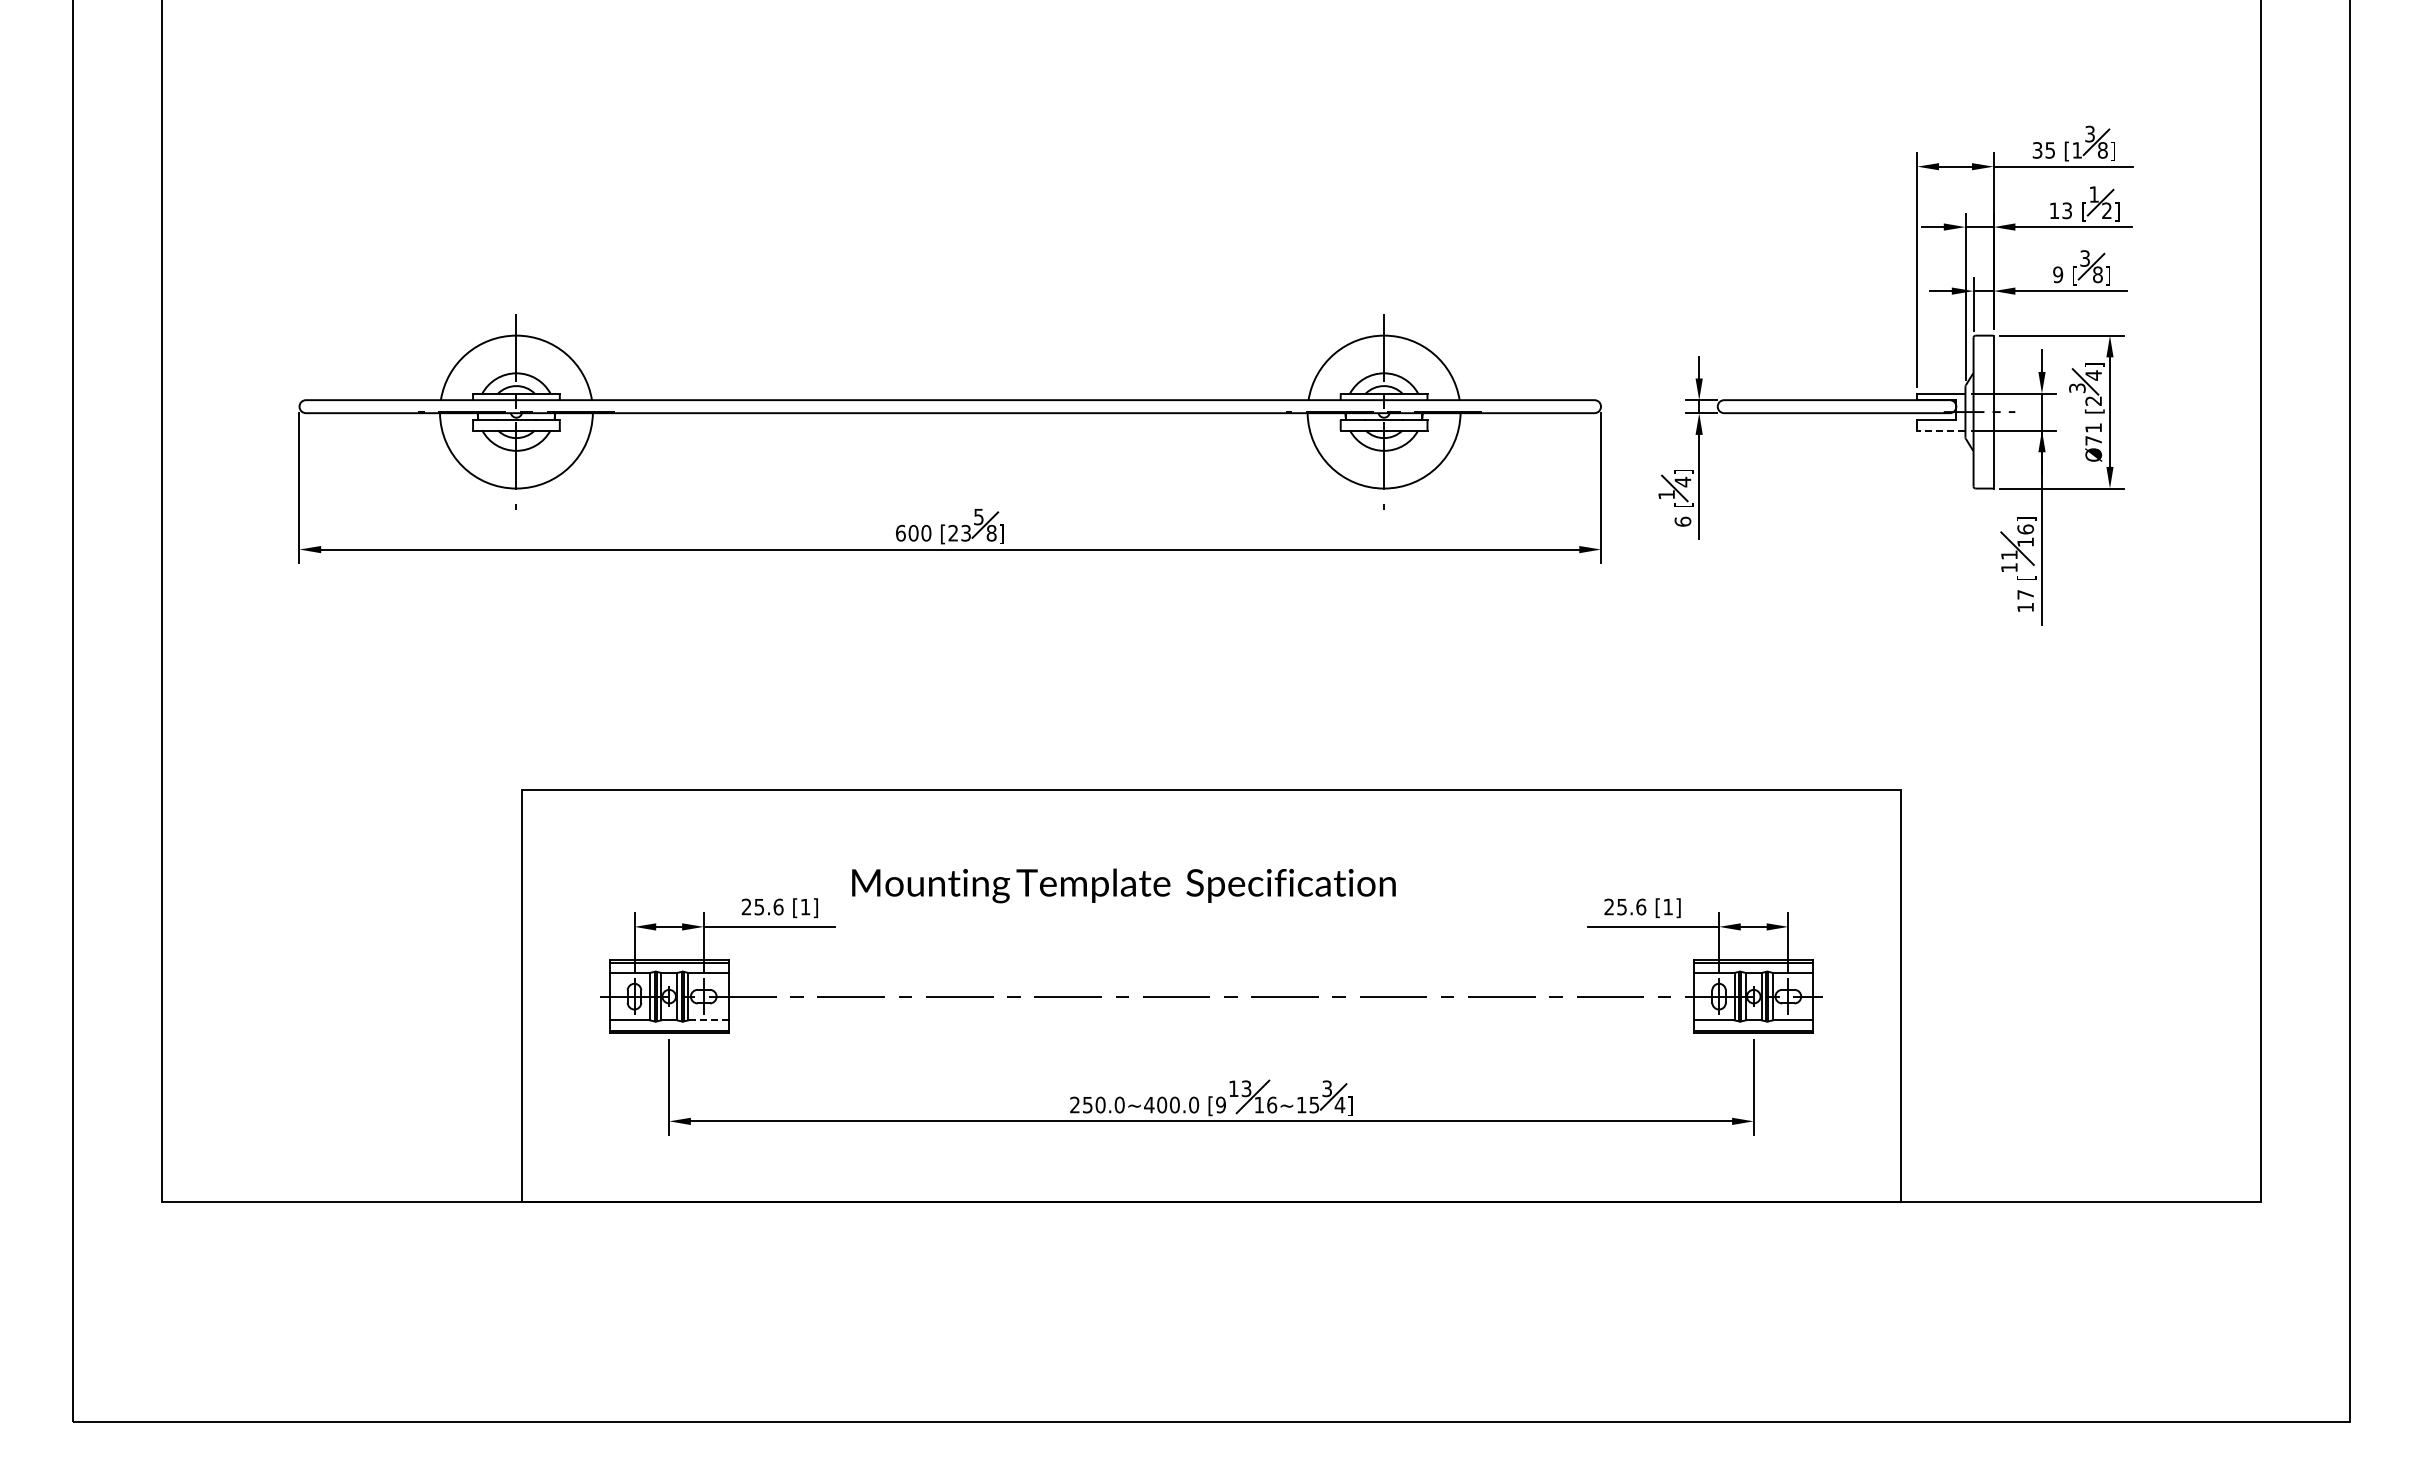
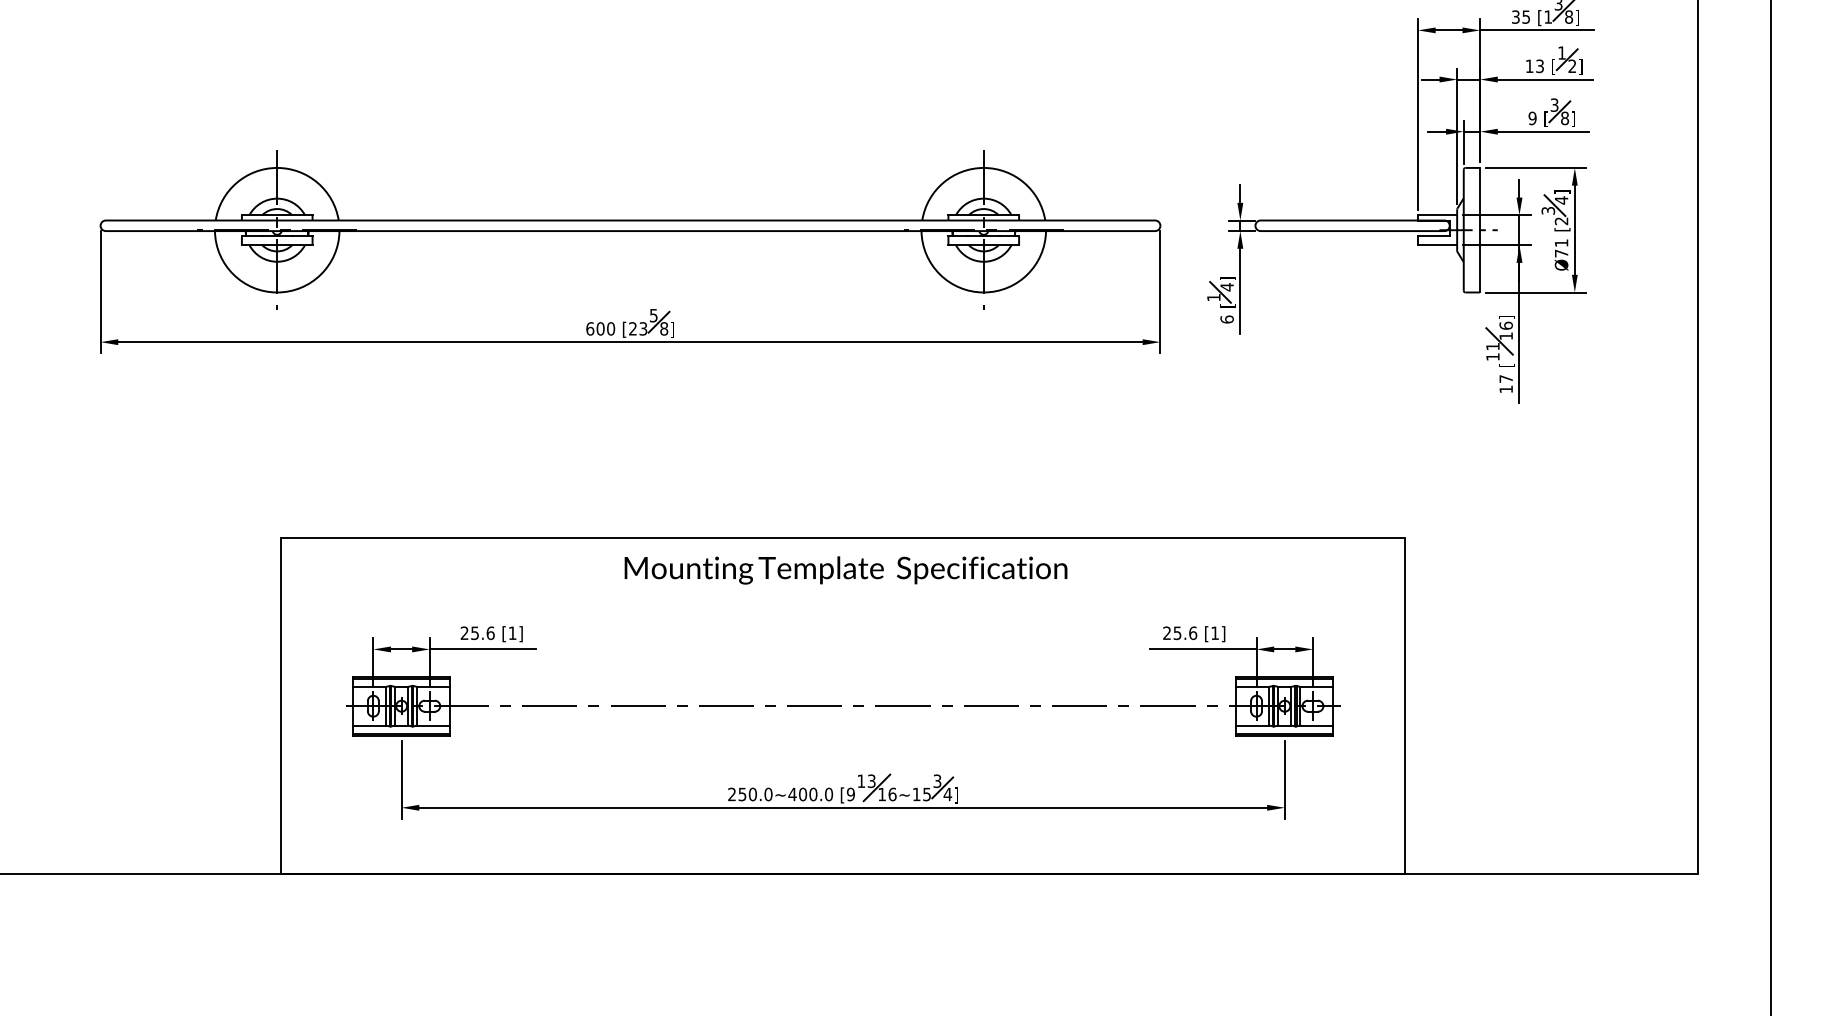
line: (1940, 430) -> (1436, 245), dashed -> solid
text: (1123, 885) -> (845, 570), moved
line: (707, 1020) -> (432, 725), dashed -> solid

